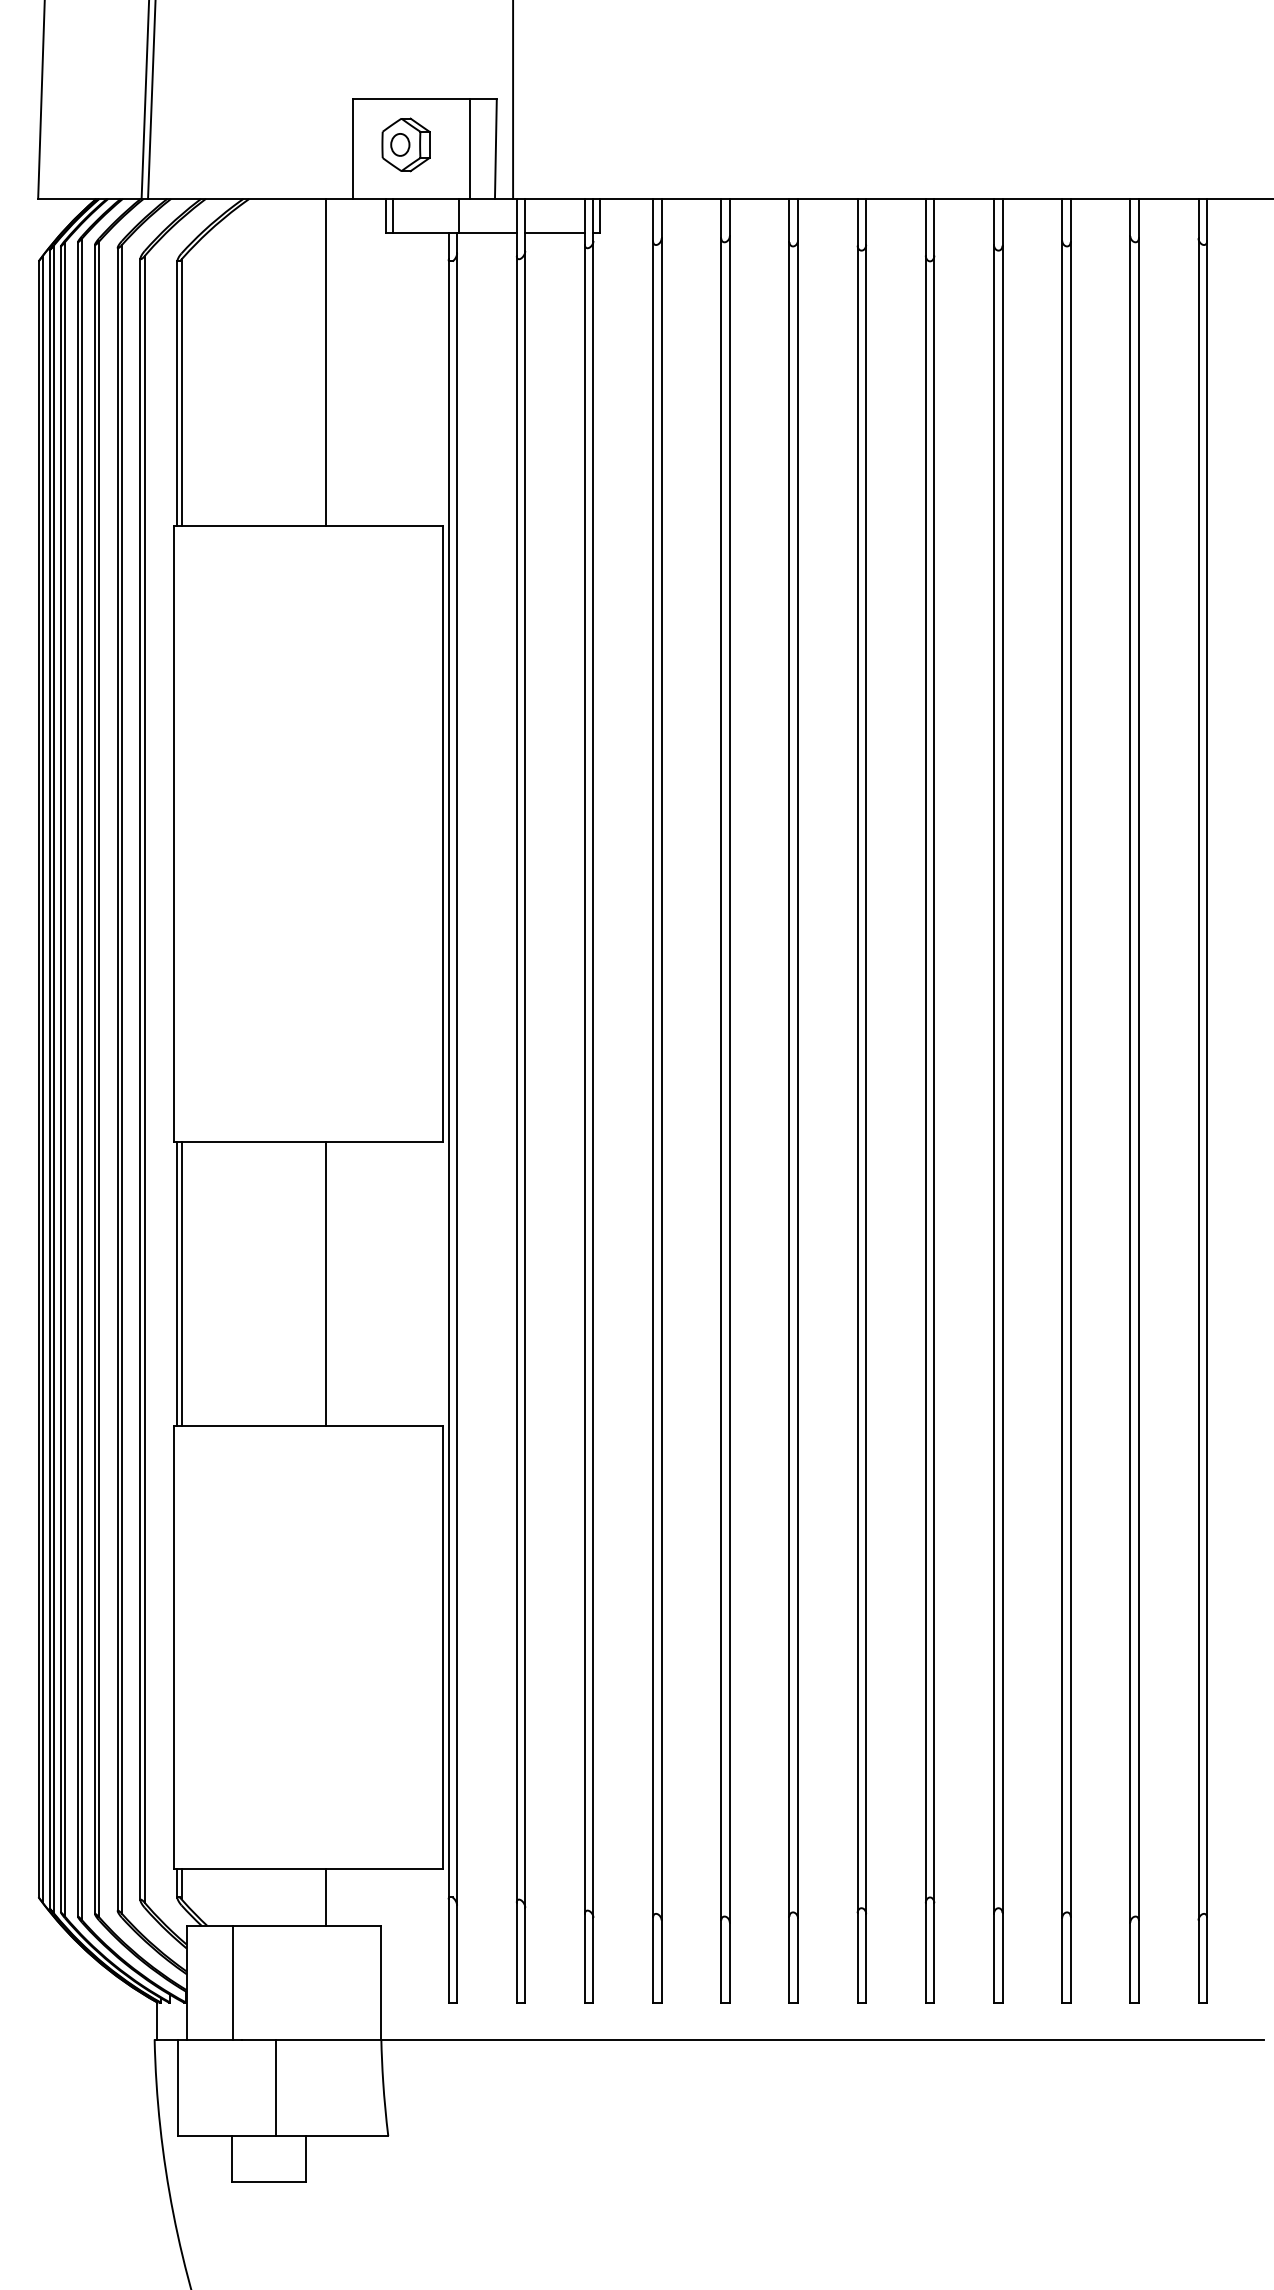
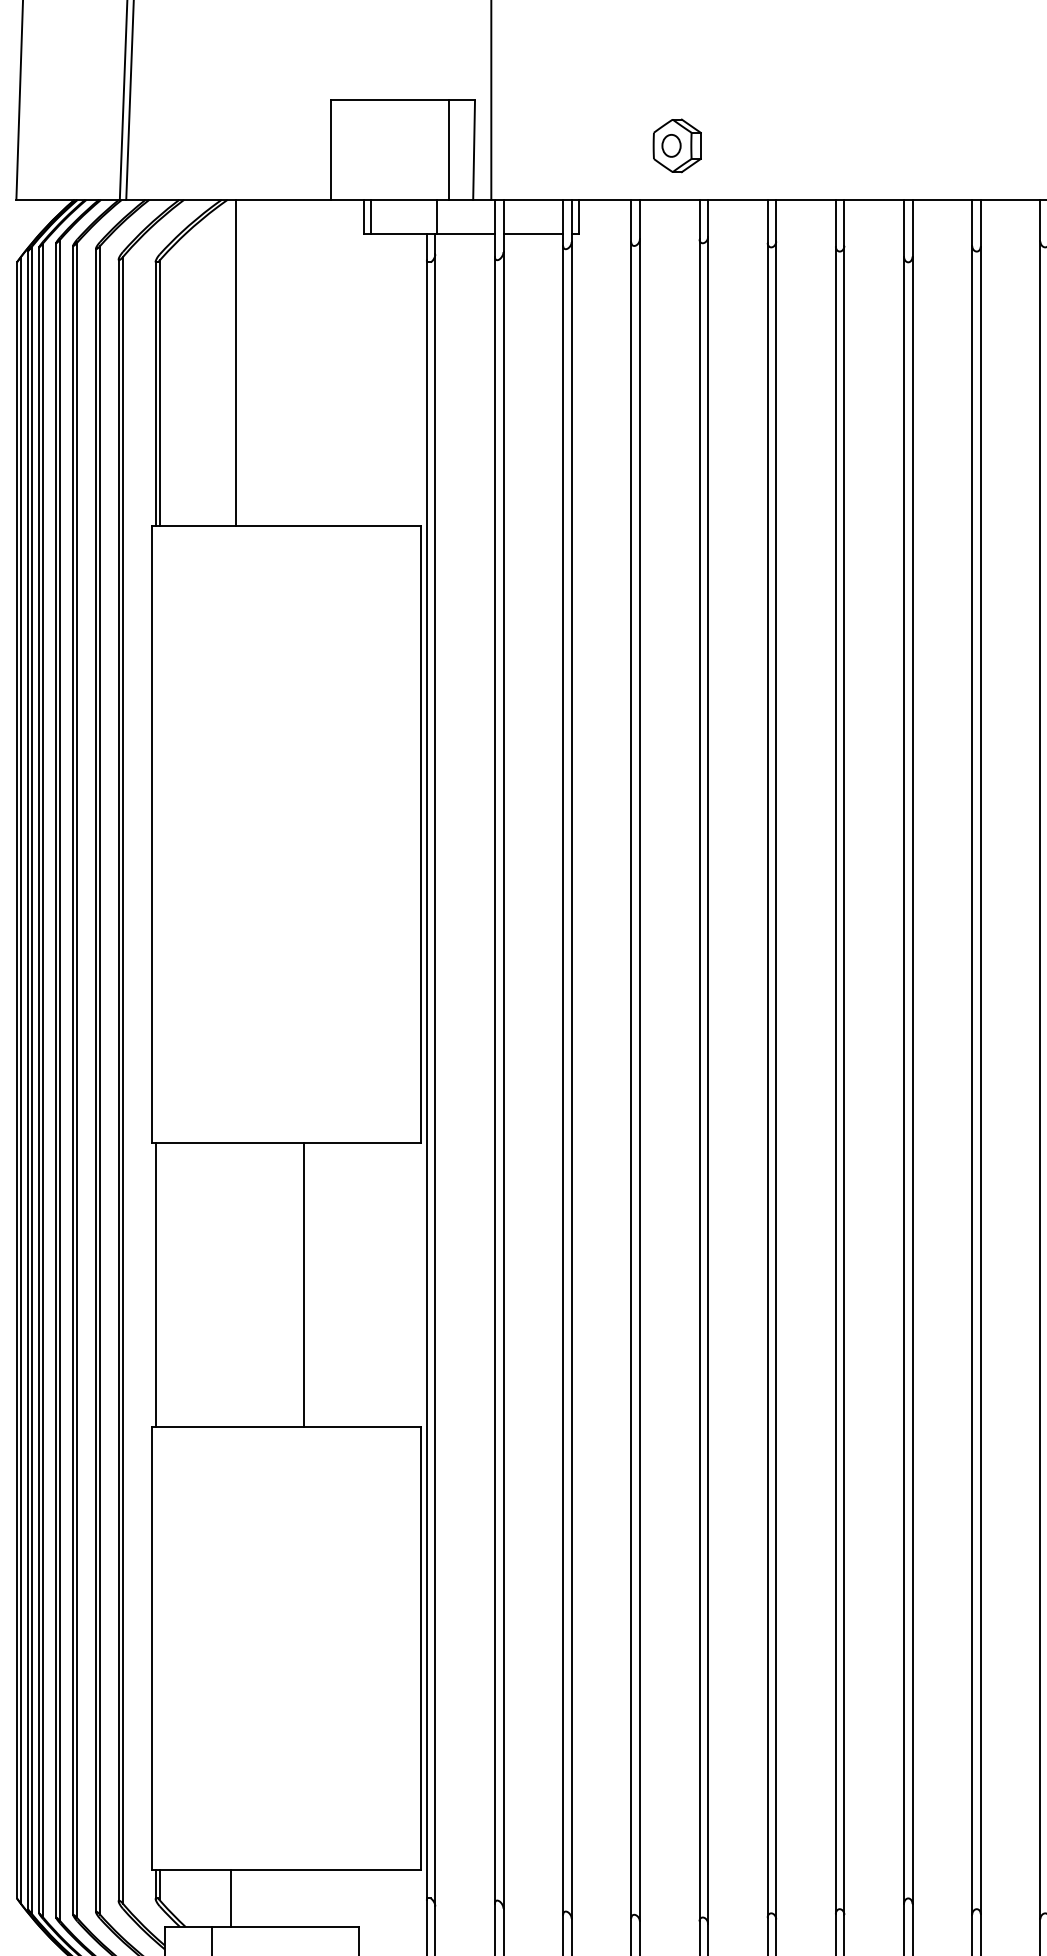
part: (405, 144) -> (676, 145), moved
line: (325, 361) -> (235, 362), moved
line: (181, 1283) -> (159, 1284), removed
line: (325, 1897) -> (230, 1898), moved

